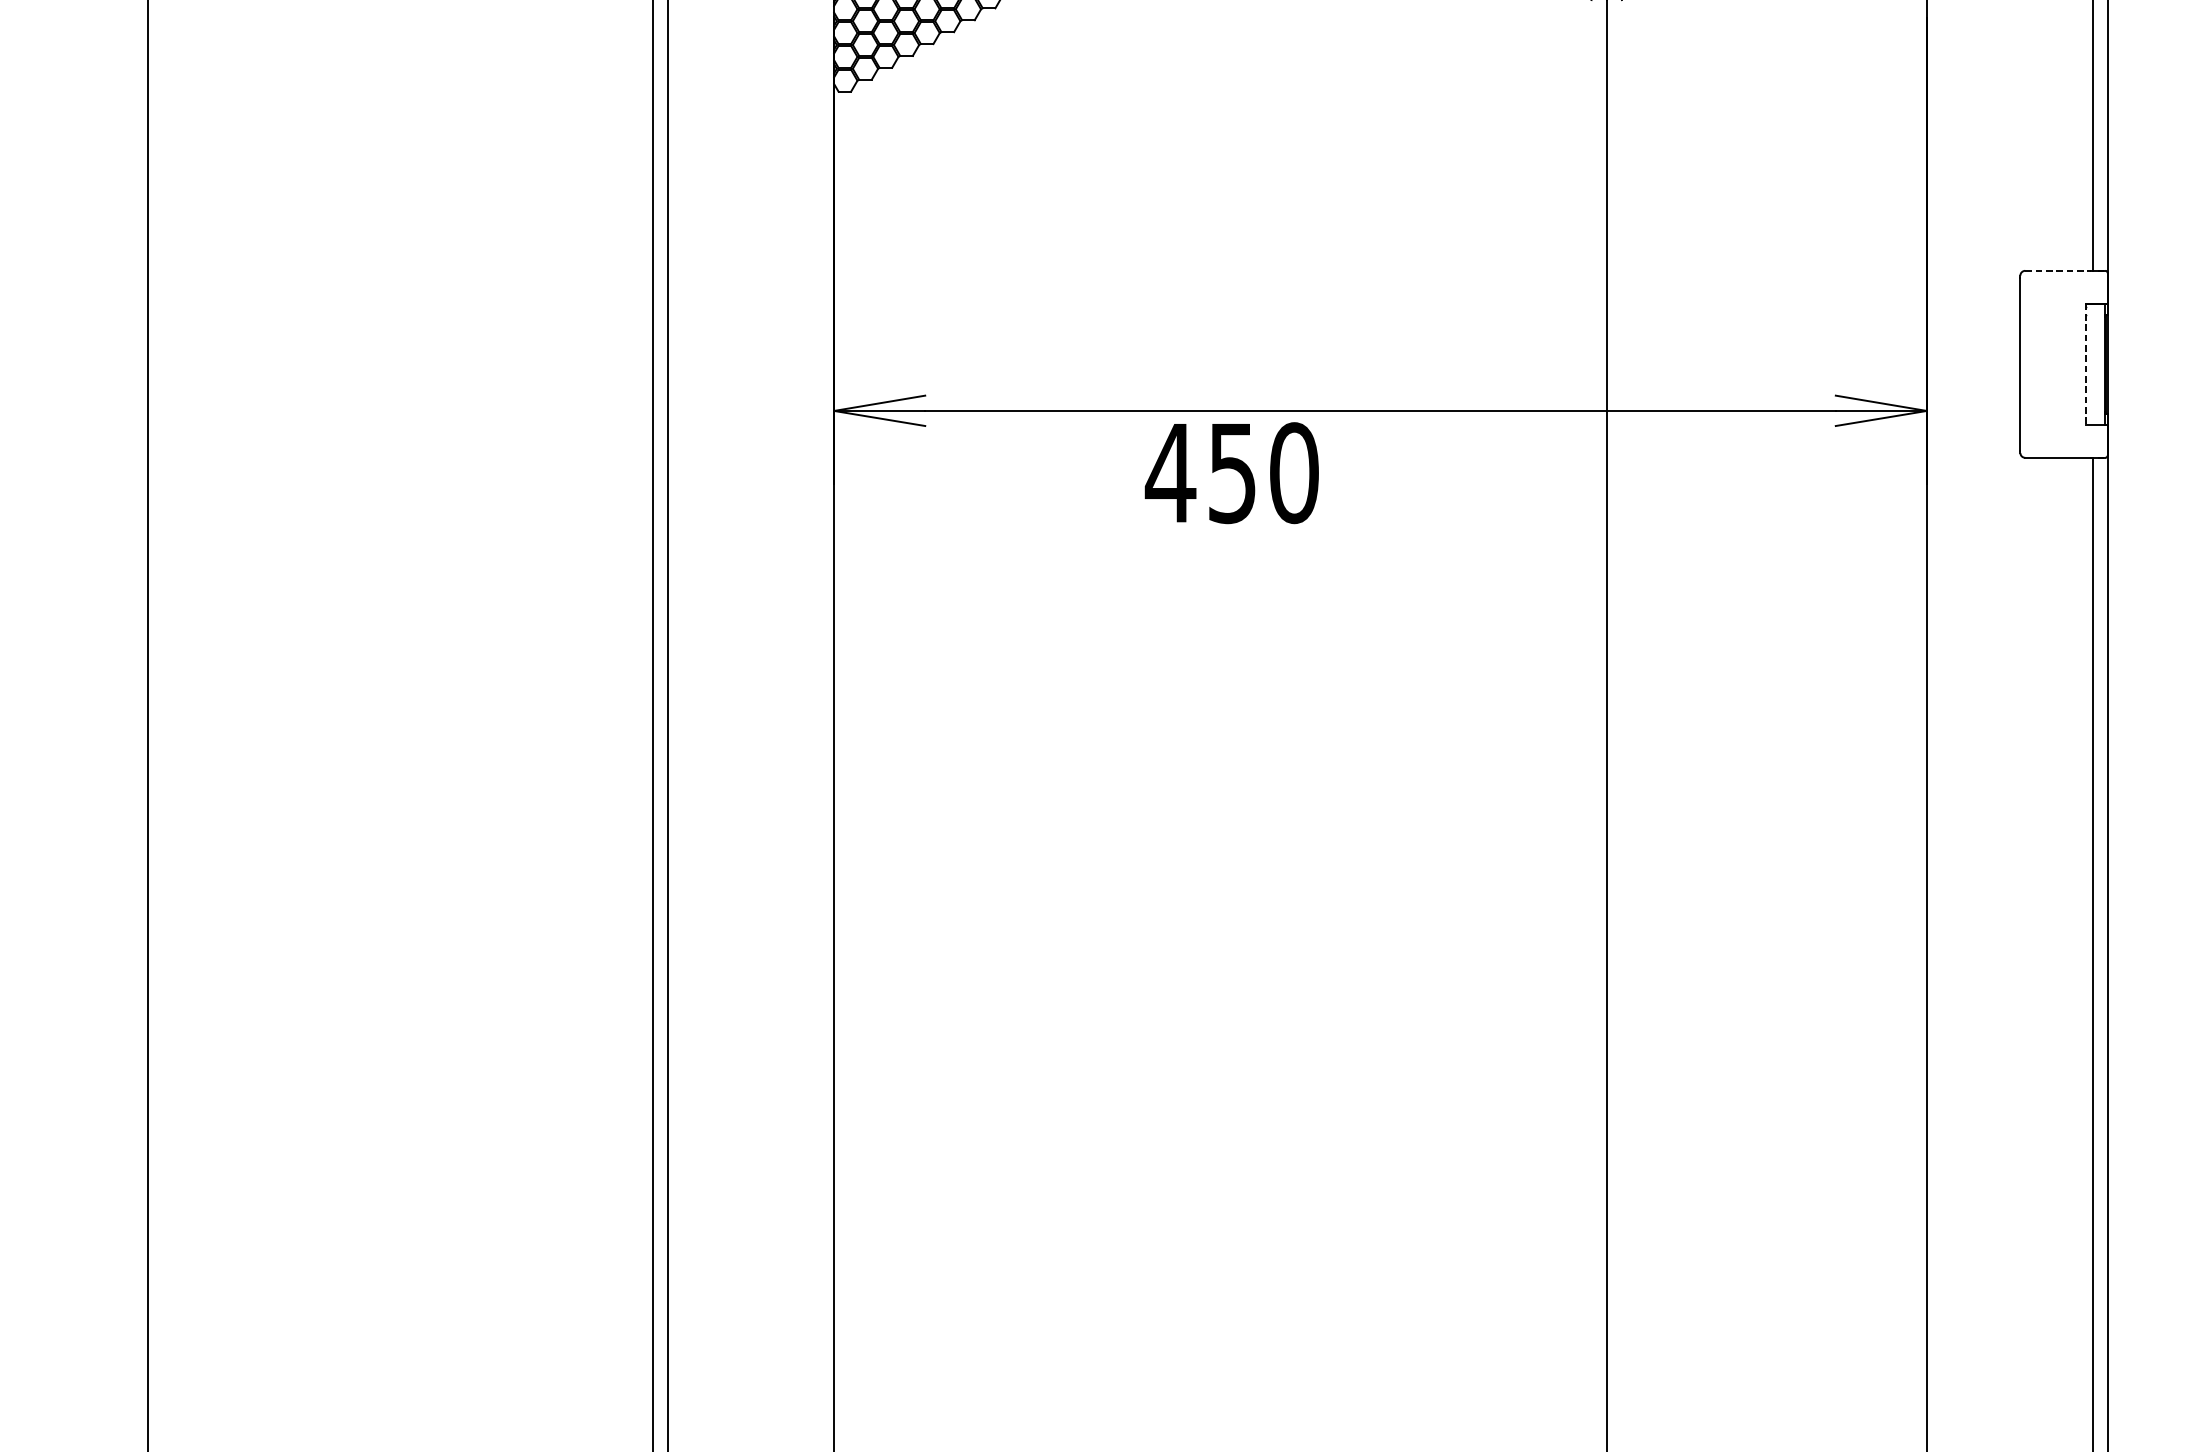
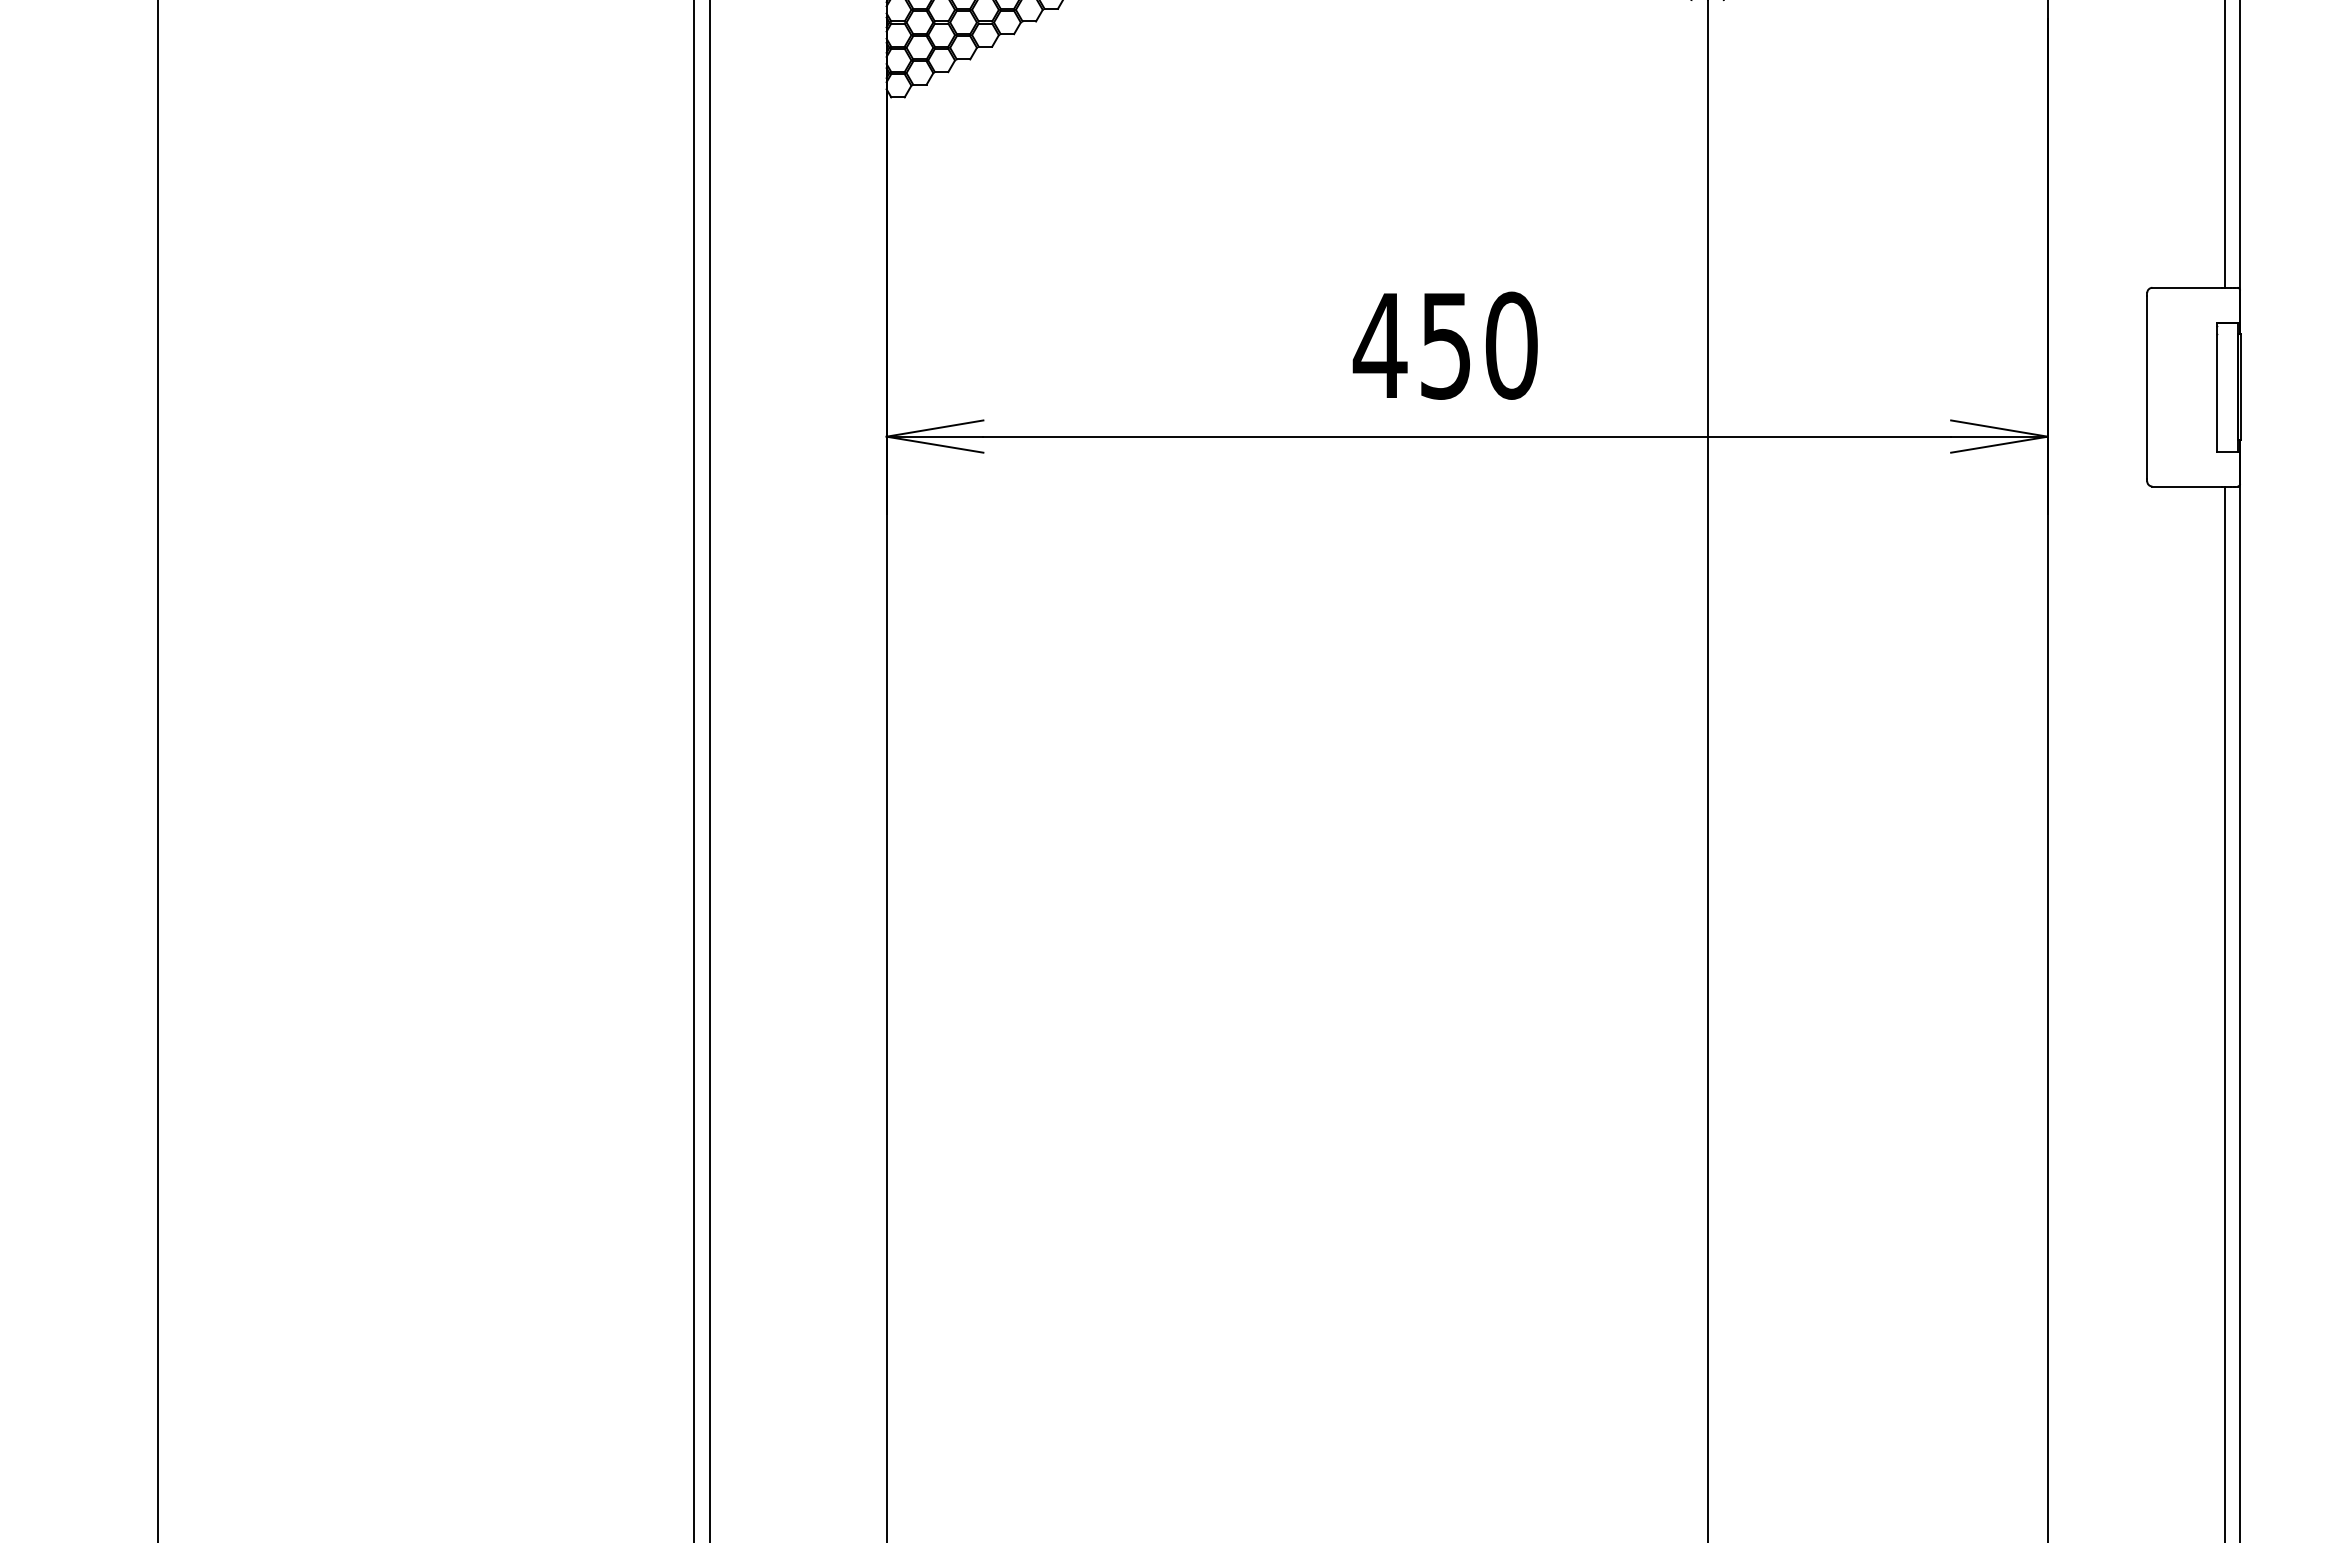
line: (2058, 270) -> (2187, 287), dashed -> solid
line: (2085, 364) -> (2216, 387), dashed -> solid
text: (1231, 472) -> (1444, 345), moved

